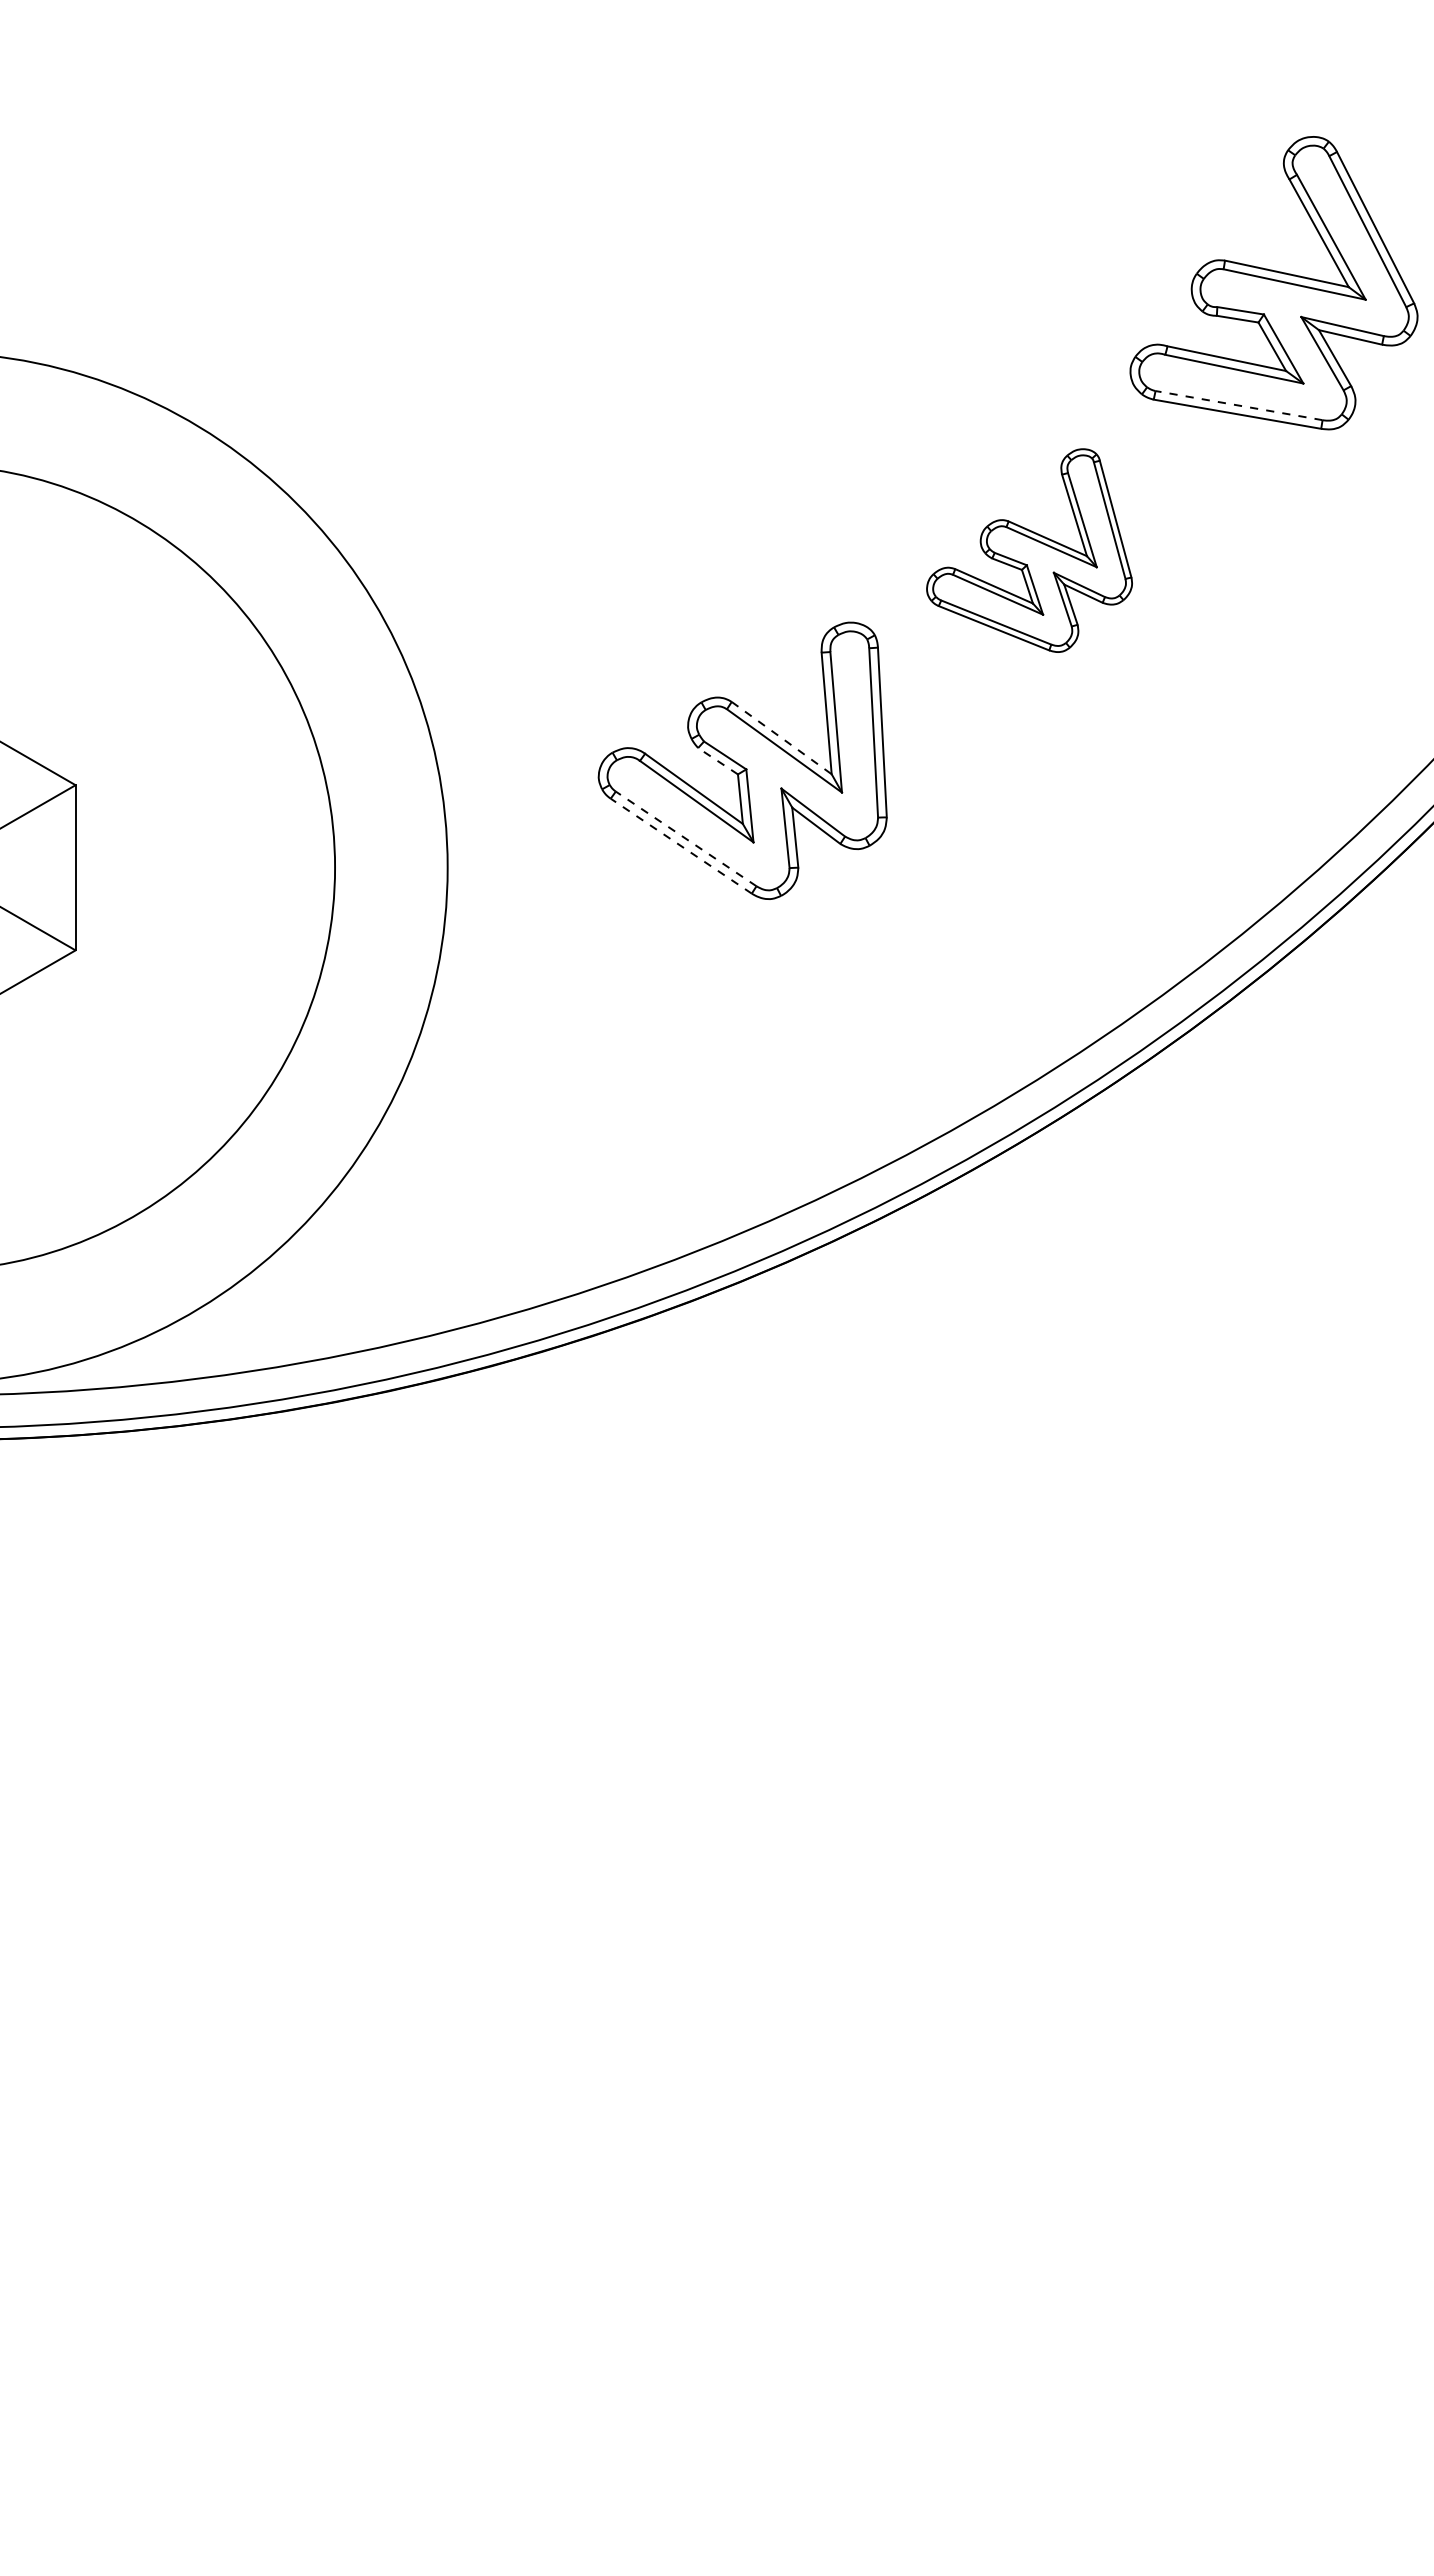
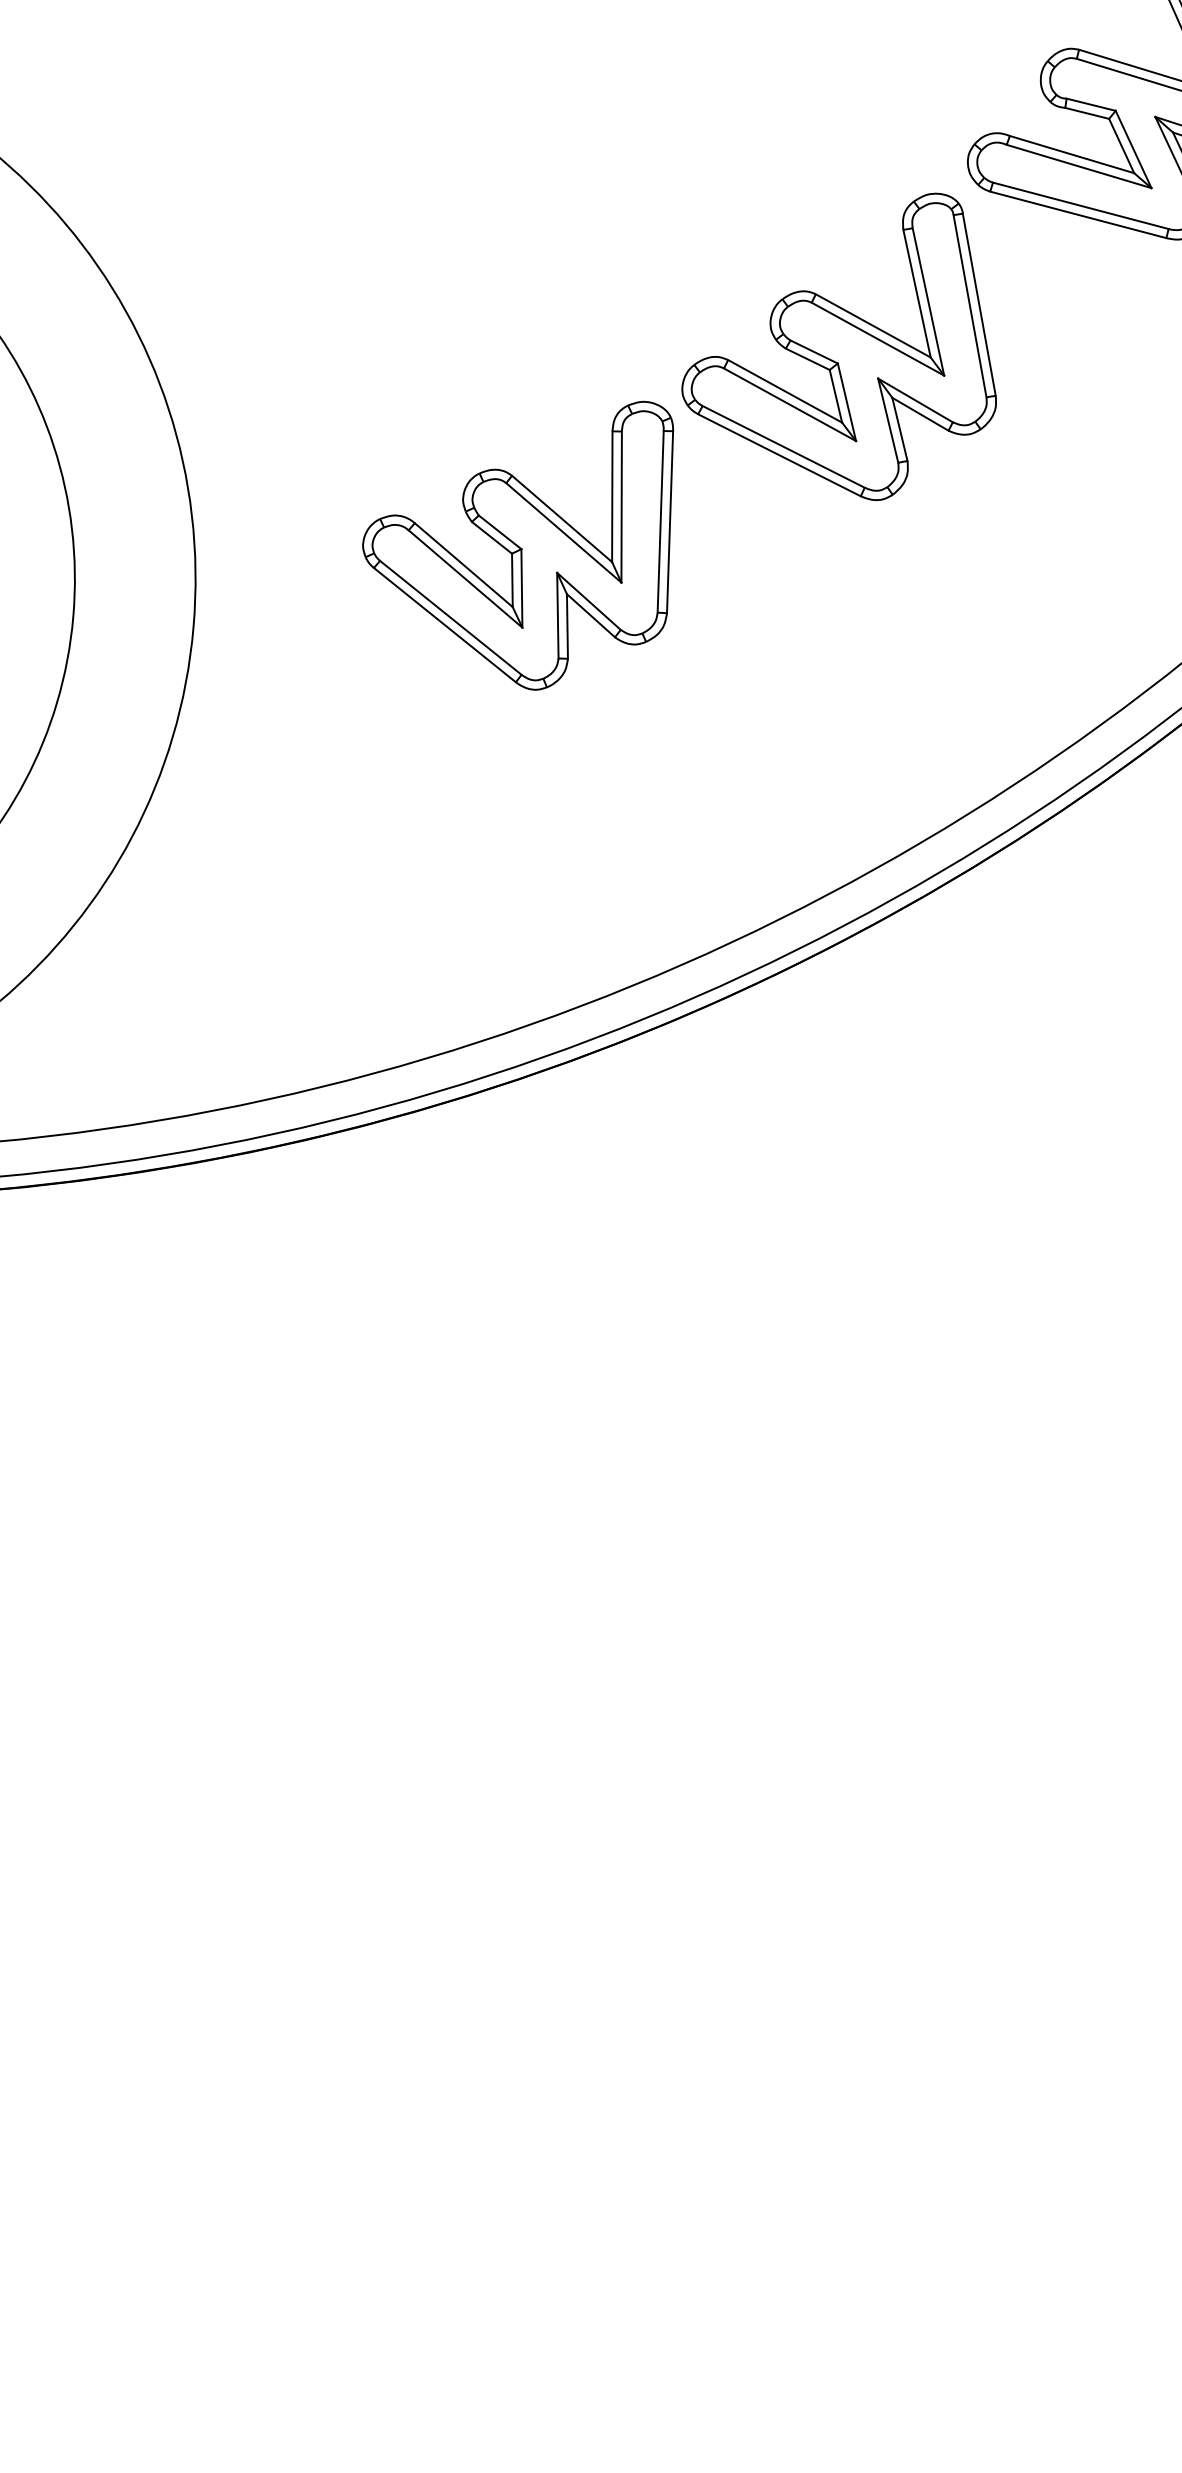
line: (1239, 405) -> (1081, 205), dashed -> solid
part: (1029, 550) -> (843, 341), size x1.43
line: (781, 738) -> (561, 519), dashed -> solid
line: (718, 761) -> (492, 538), dashed -> solid
line: (686, 838) -> (451, 617), dashed -> solid
line: (680, 845) -> (444, 624), dashed -> solid

